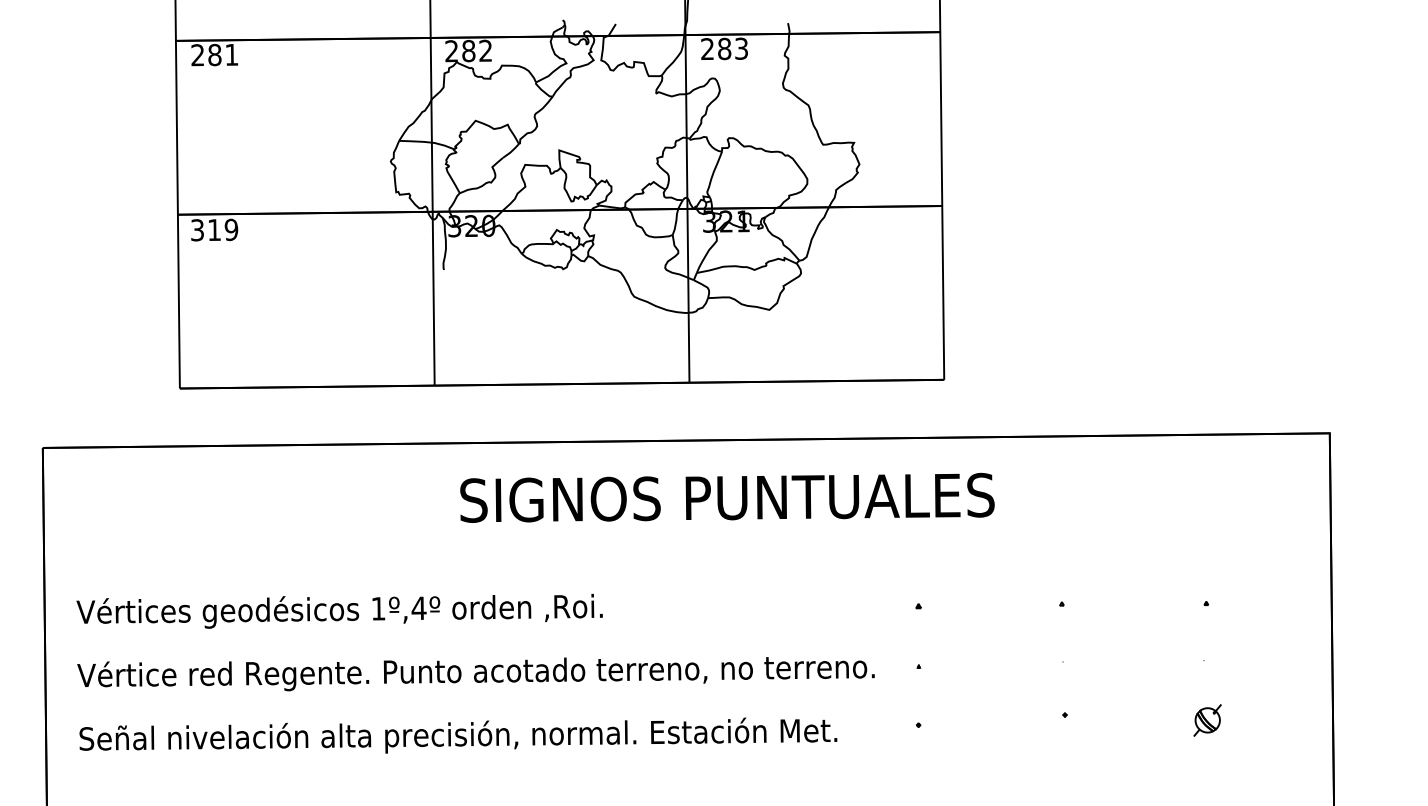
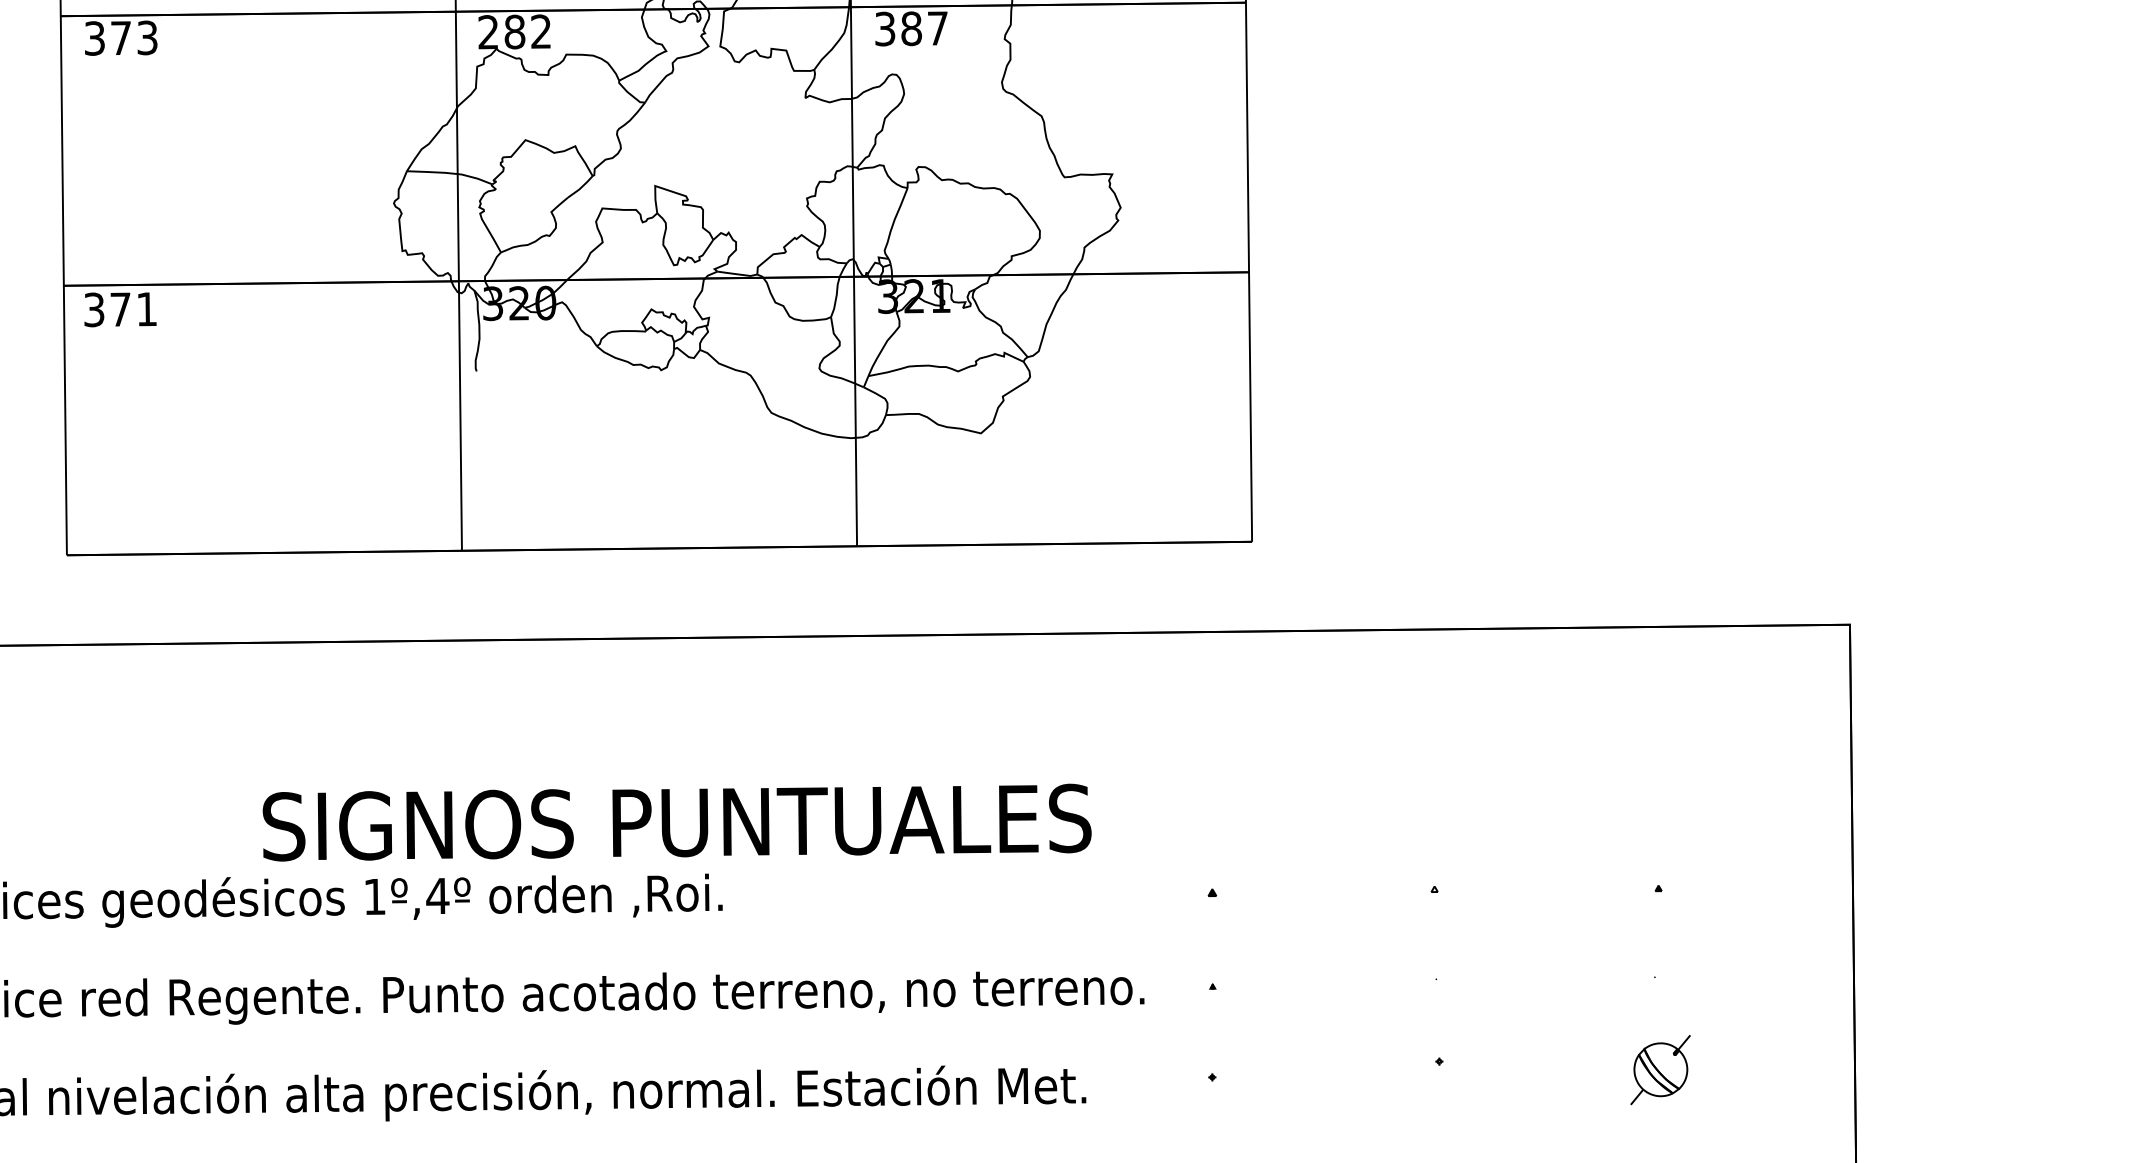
text: (724, 48) -> (911, 28), 283 -> 387
text: (214, 54) -> (120, 37), 281 -> 373
text: (223, 229) -> (134, 308), 319 -> 371
text: (727, 497) -> (677, 821), moved
part: (1207, 720) -> (1660, 1070), size x1.4

